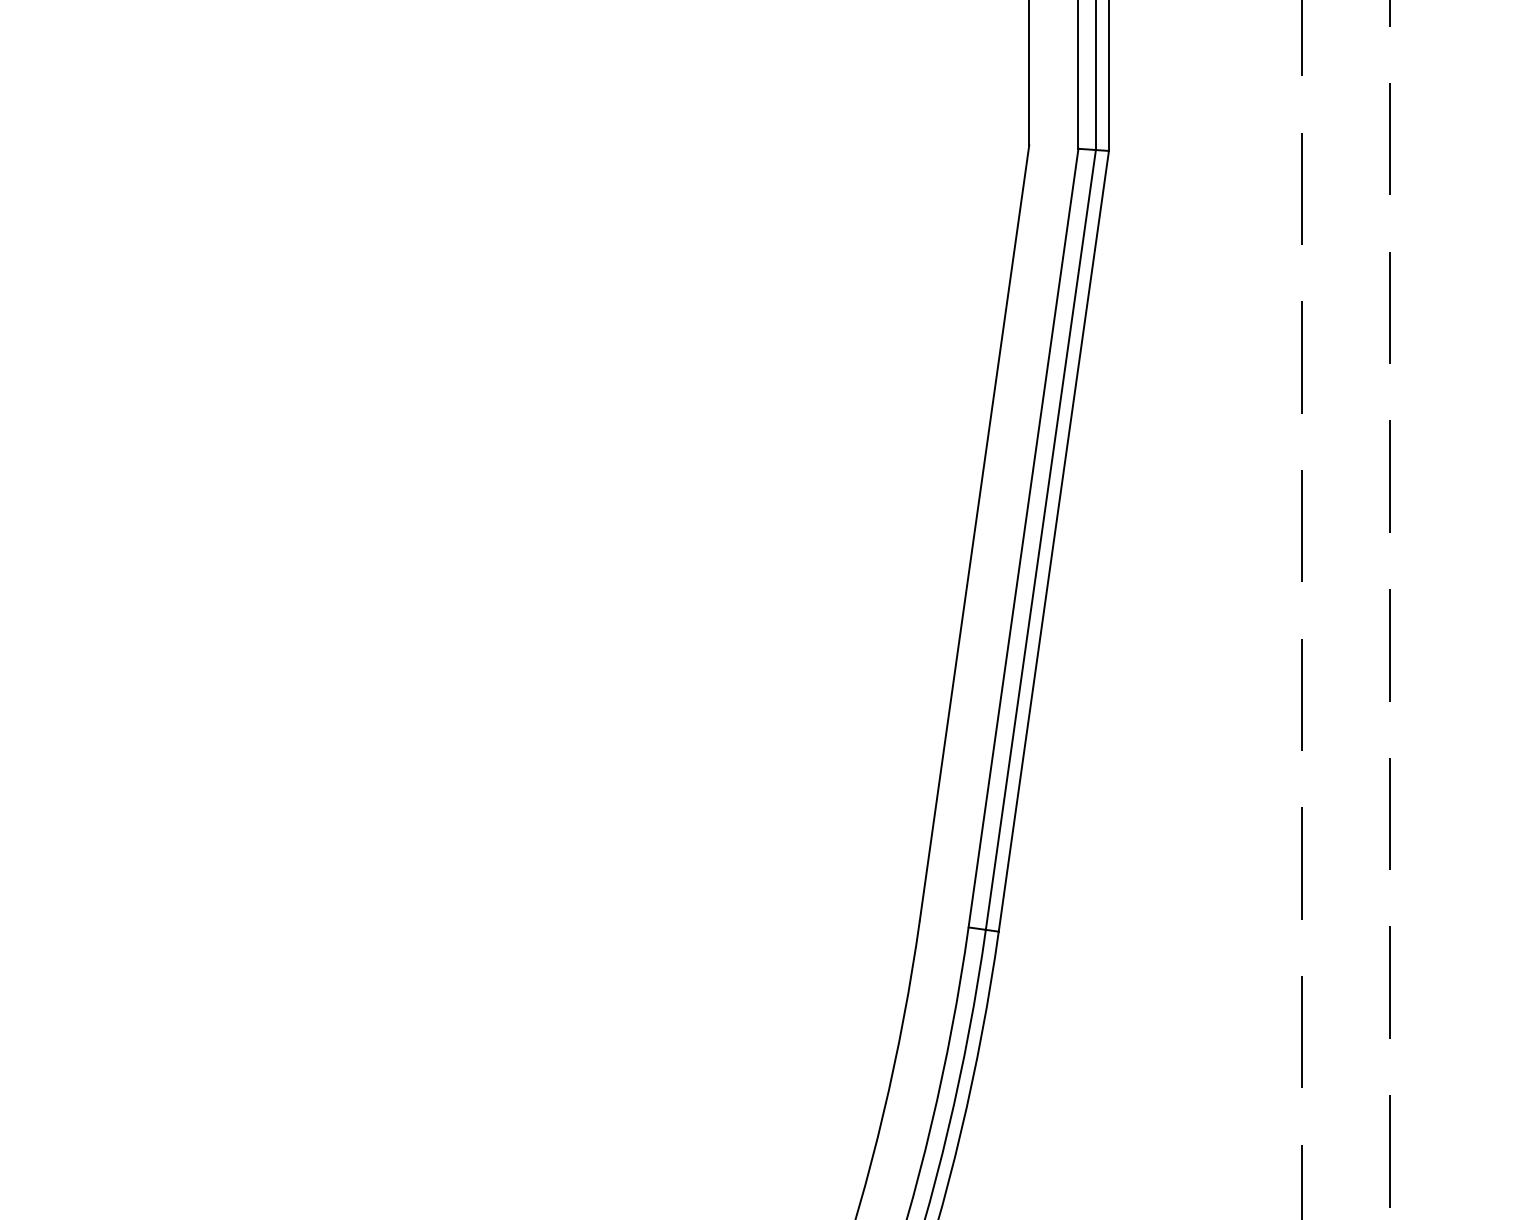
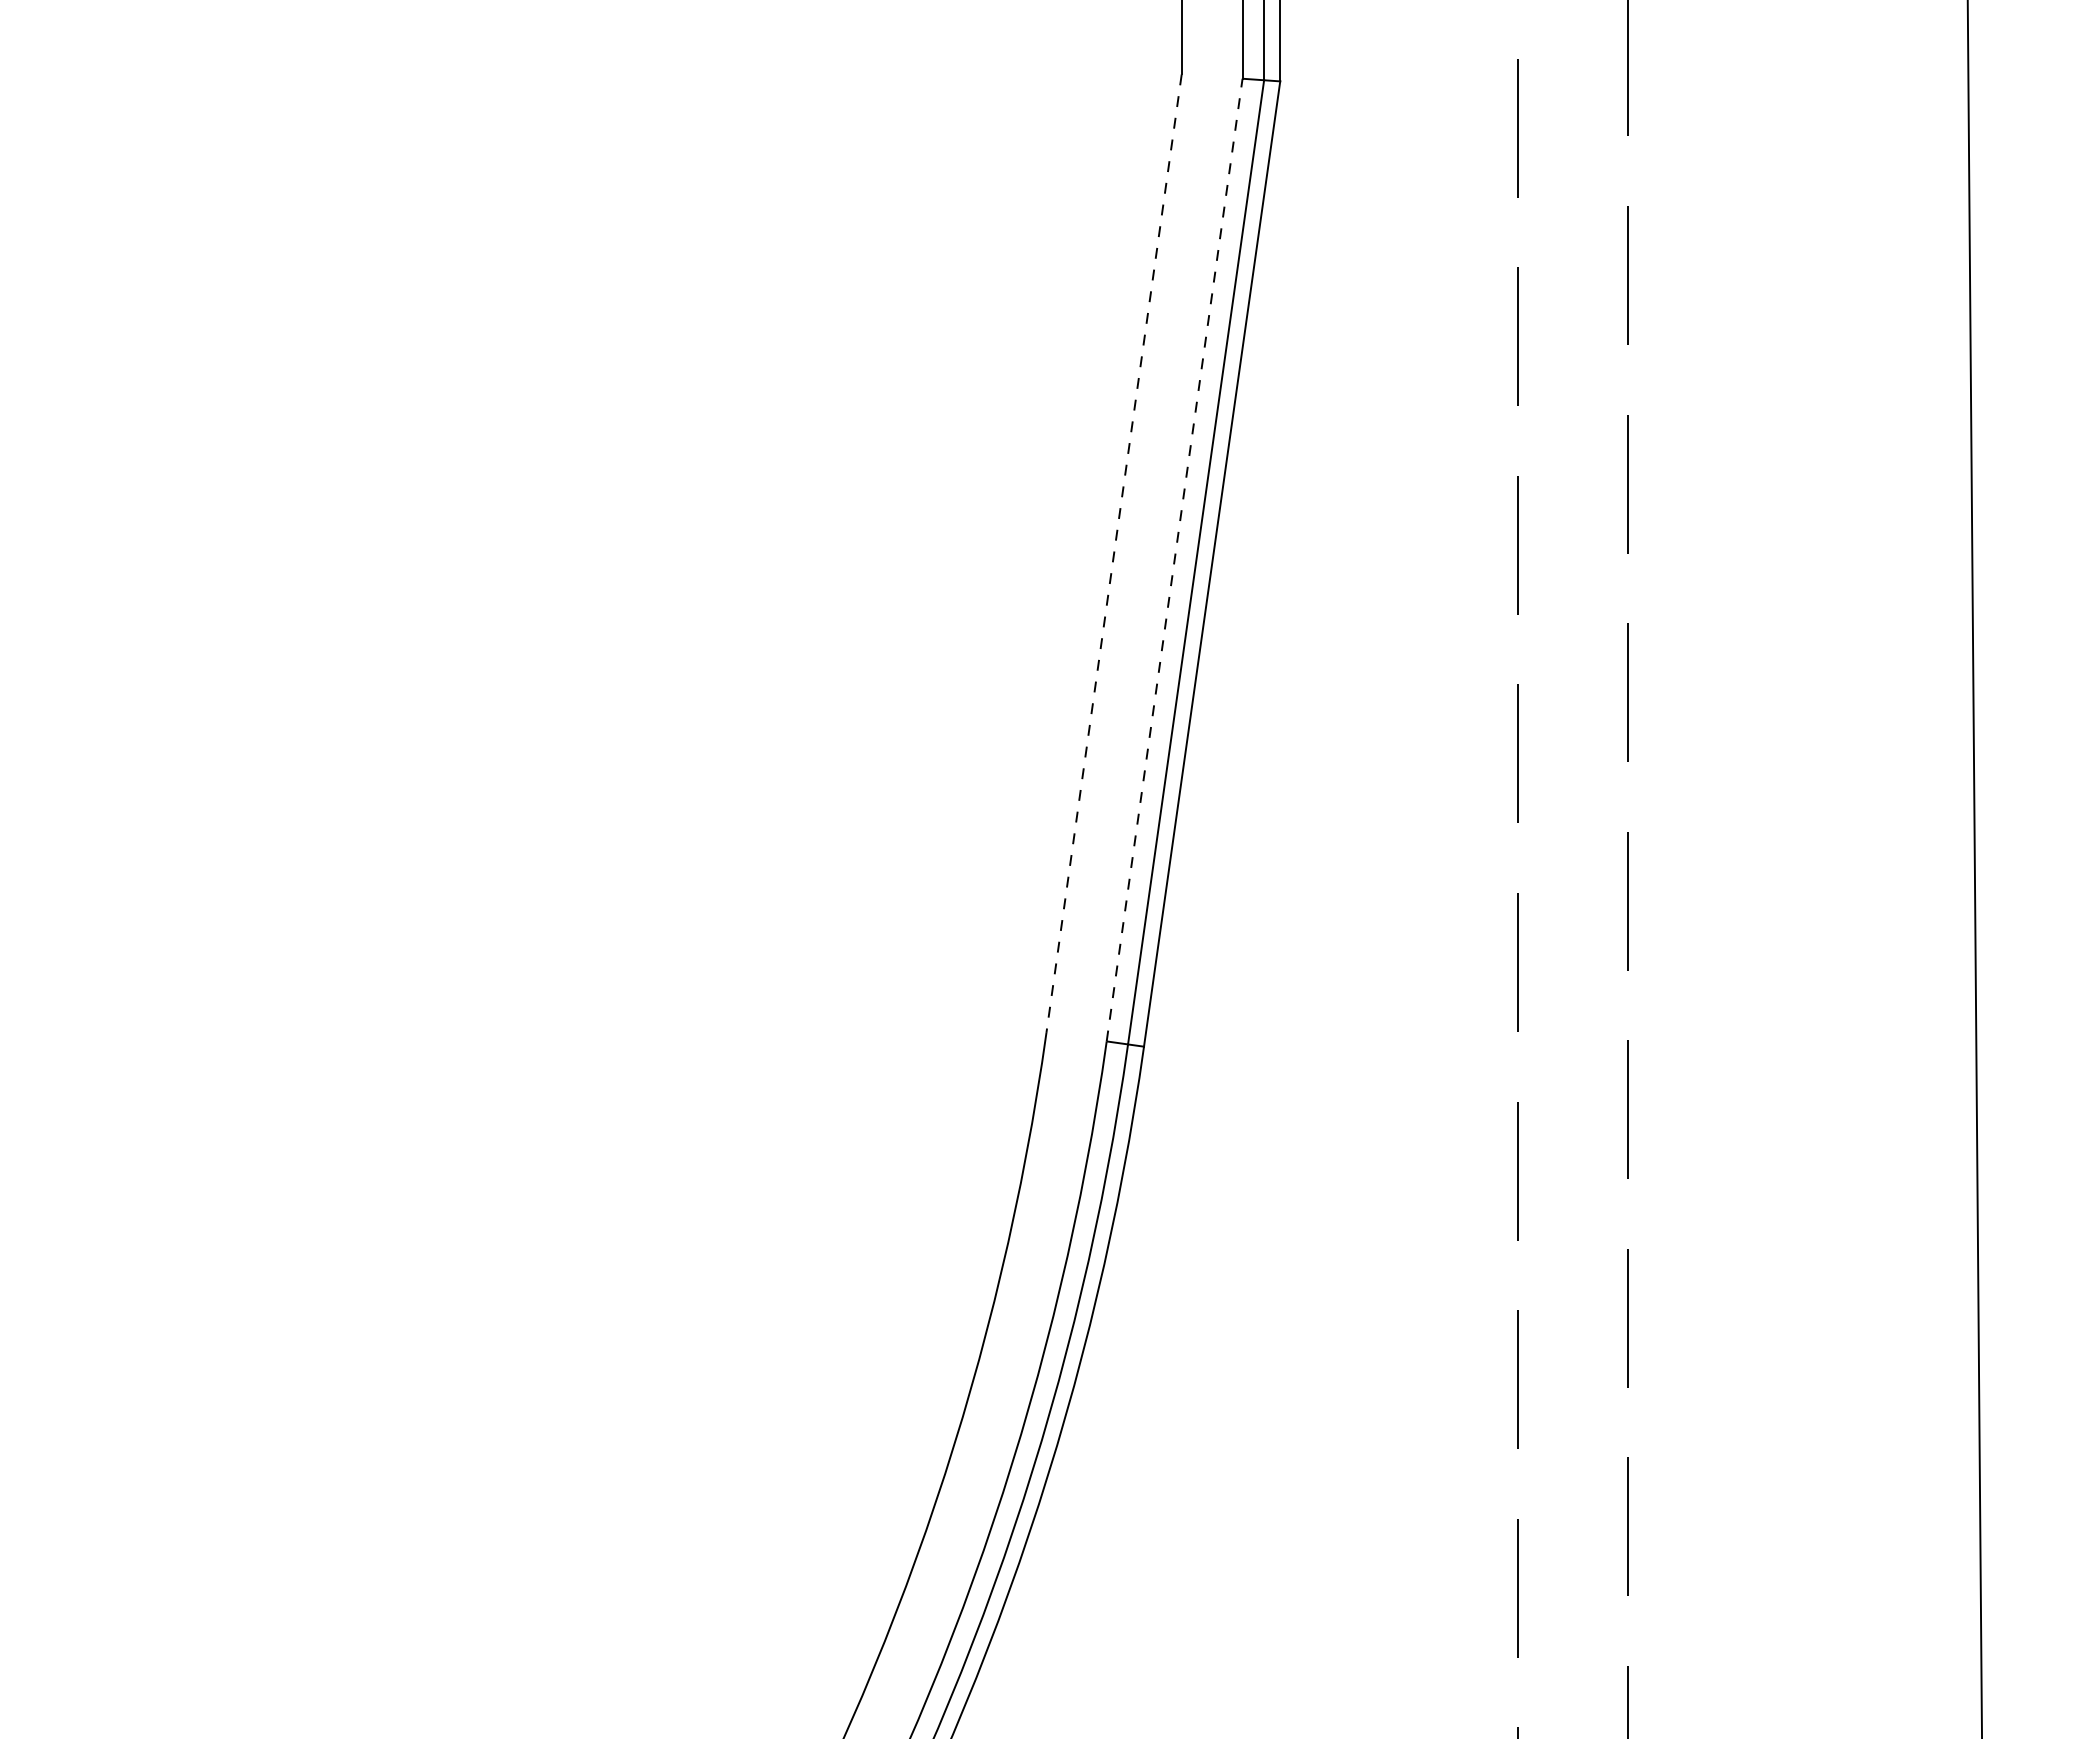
line: (974, 532) -> (1114, 553), solid -> dashed
line: (1023, 537) -> (1174, 559), solid -> dashed

